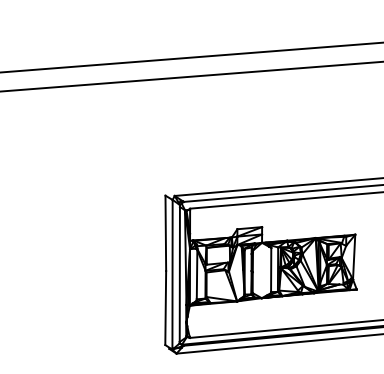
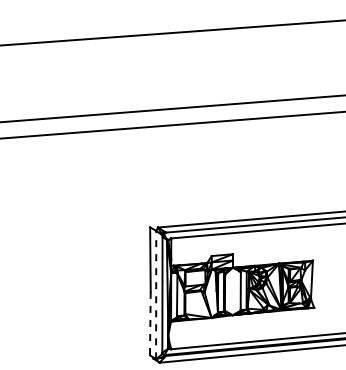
line: (172, 274) -> (156, 294), solid -> dashed
line: (165, 307) -> (150, 323), solid -> dashed

